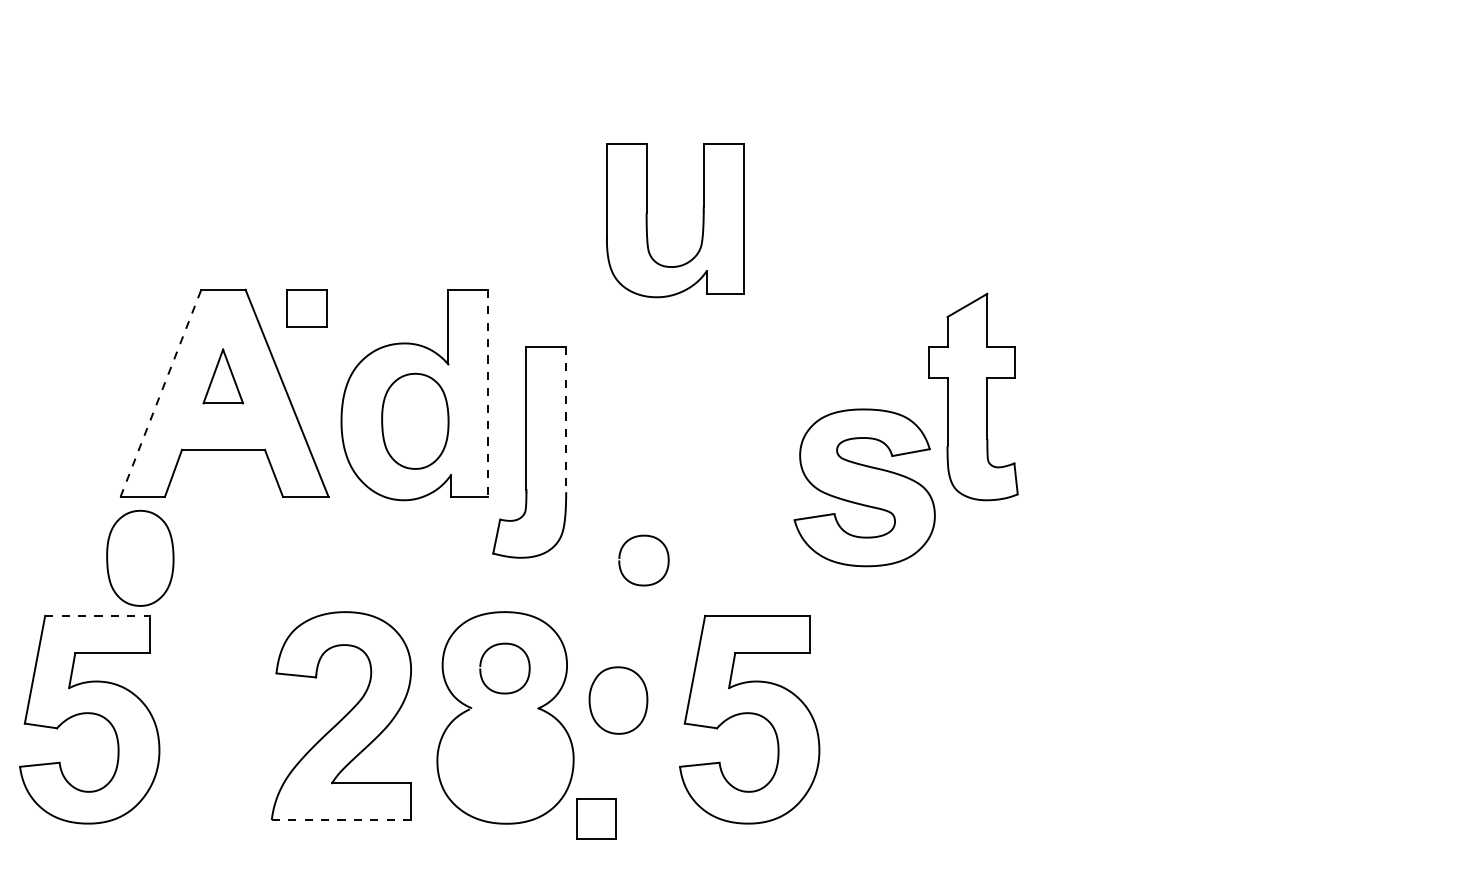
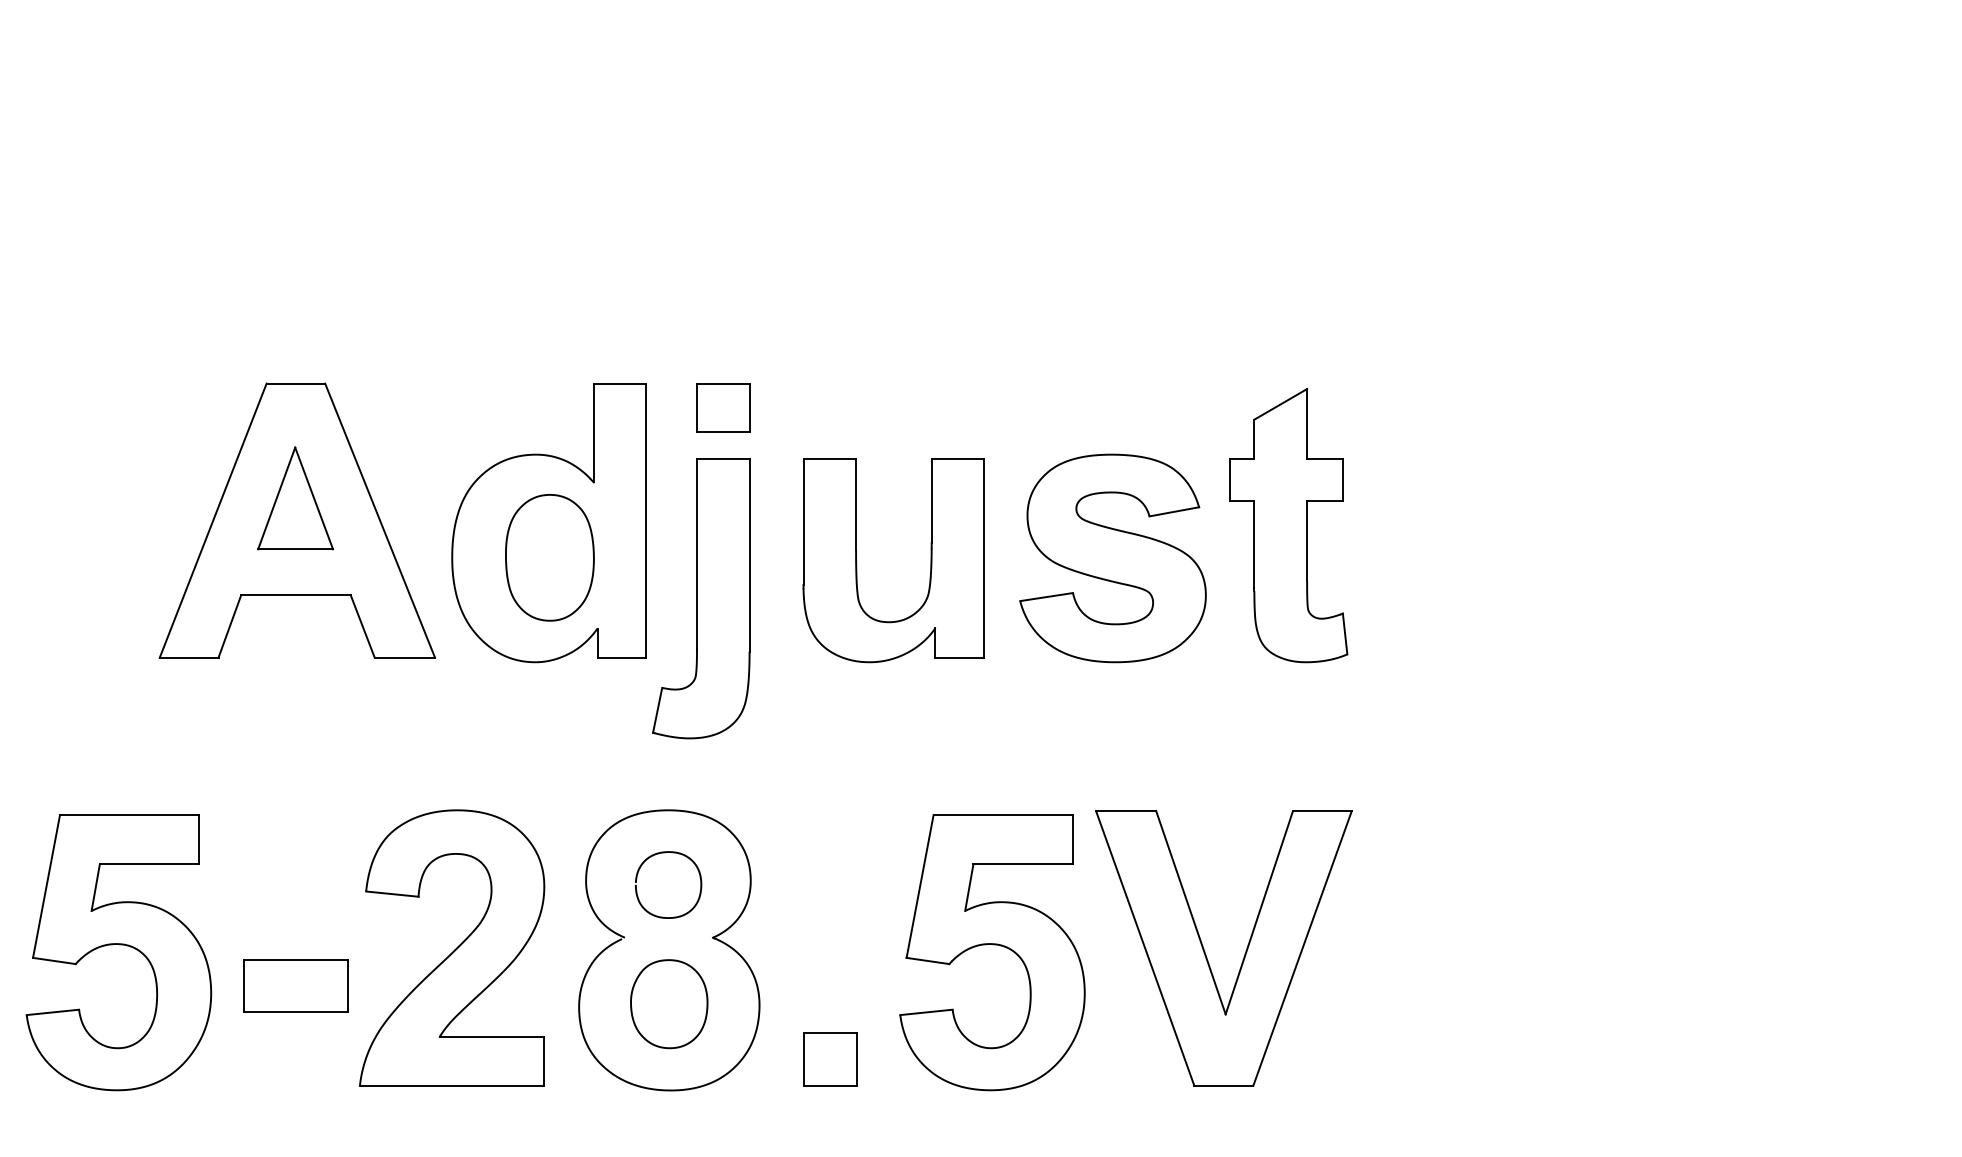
part: (702, 220) -> (930, 560), moved
part: (306, 308) -> (722, 408), moved
part: (223, 376) -> (295, 498), size x1.43
line: (161, 392) -> (213, 519), dashed -> solid
line: (488, 393) -> (646, 520), dashed -> solid
line: (566, 419) -> (750, 555), dashed -> solid
part: (864, 487) -> (1112, 557), moved
part: (140, 557) -> (186, 738), removed
curve: (620, 560) -> (821, 741), removed
line: (97, 615) -> (129, 814), dashed -> solid
part: (618, 700) -> (669, 1004), moved
part: (911, 720) -> (1206, 953), added
part: (223, 744) -> (295, 985), added
part: (596, 818) -> (830, 1058), moved
line: (341, 820) -> (452, 1086), dashed -> solid

